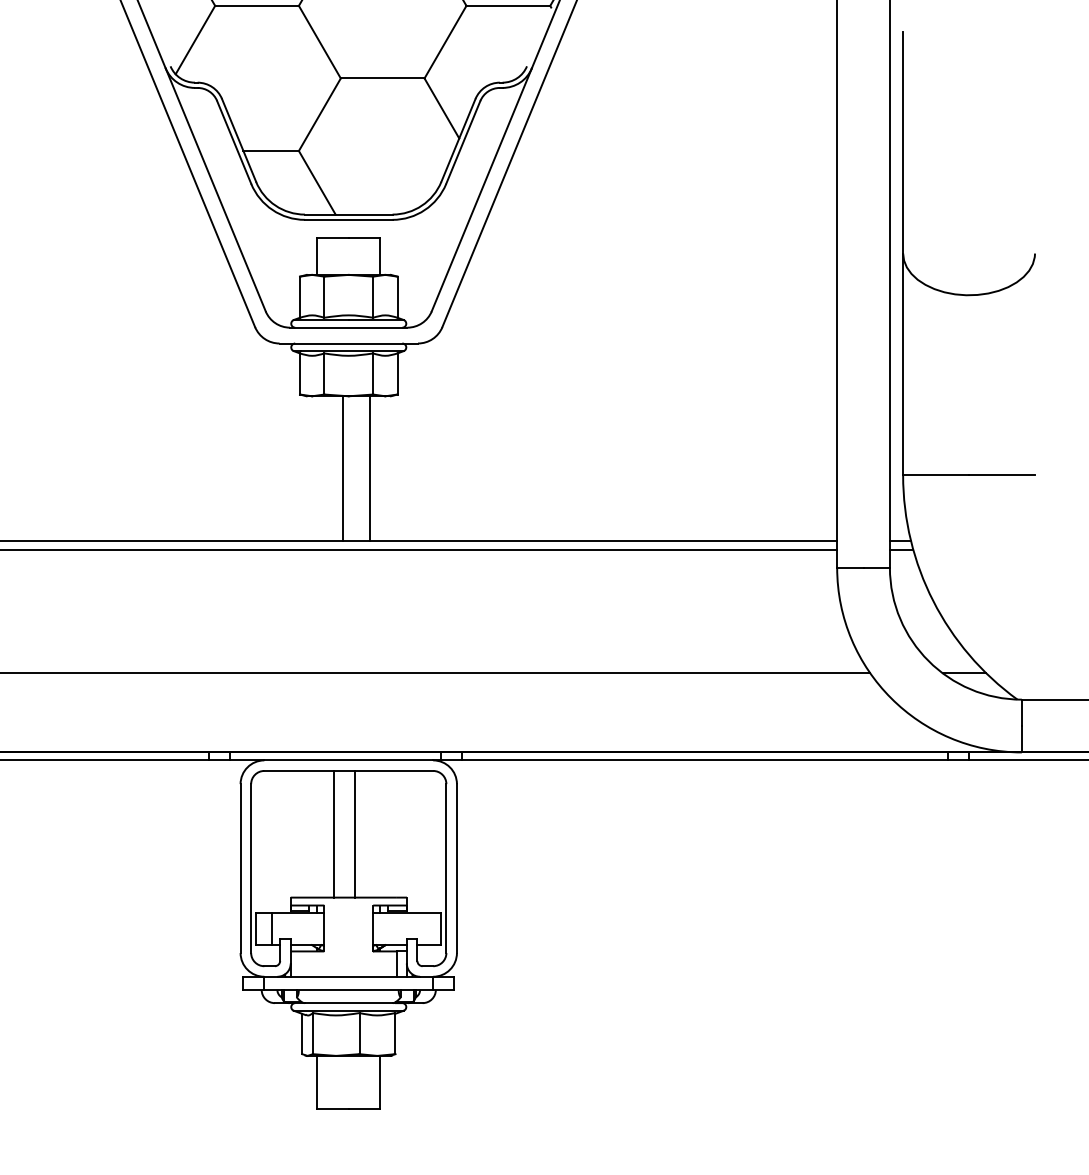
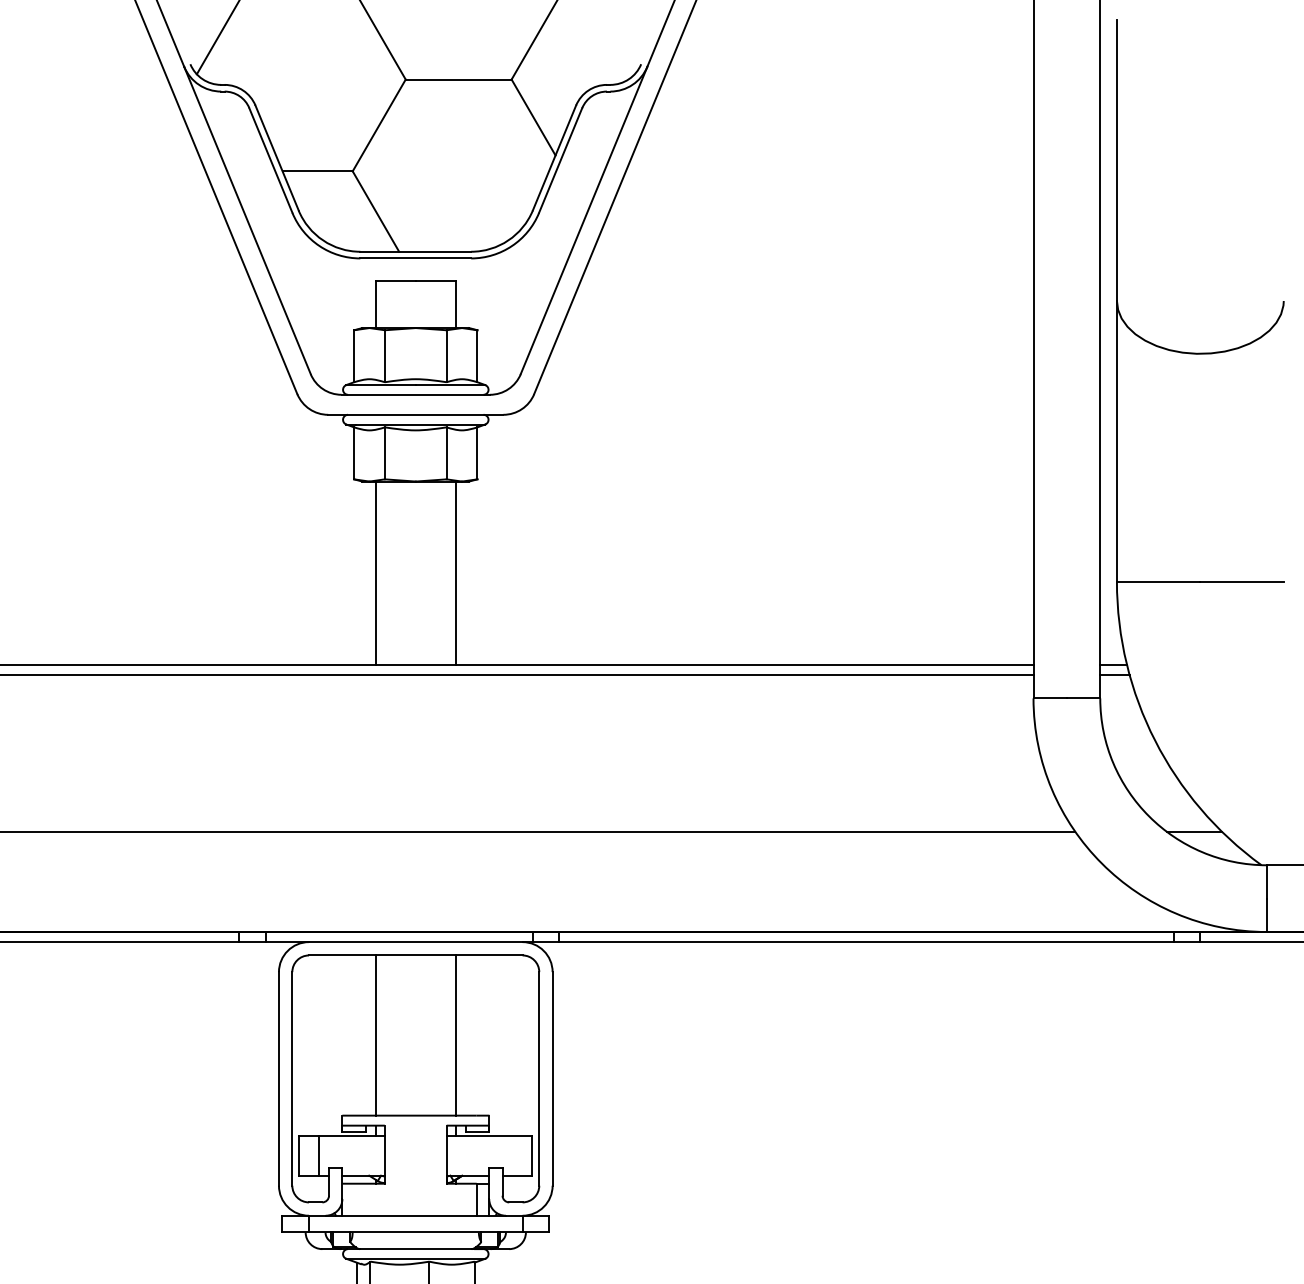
line: (343, 468) -> (455, 572), moved
line: (370, 468) -> (376, 572), moved
line: (334, 833) -> (455, 1034), moved
line: (355, 833) -> (376, 1034), moved

